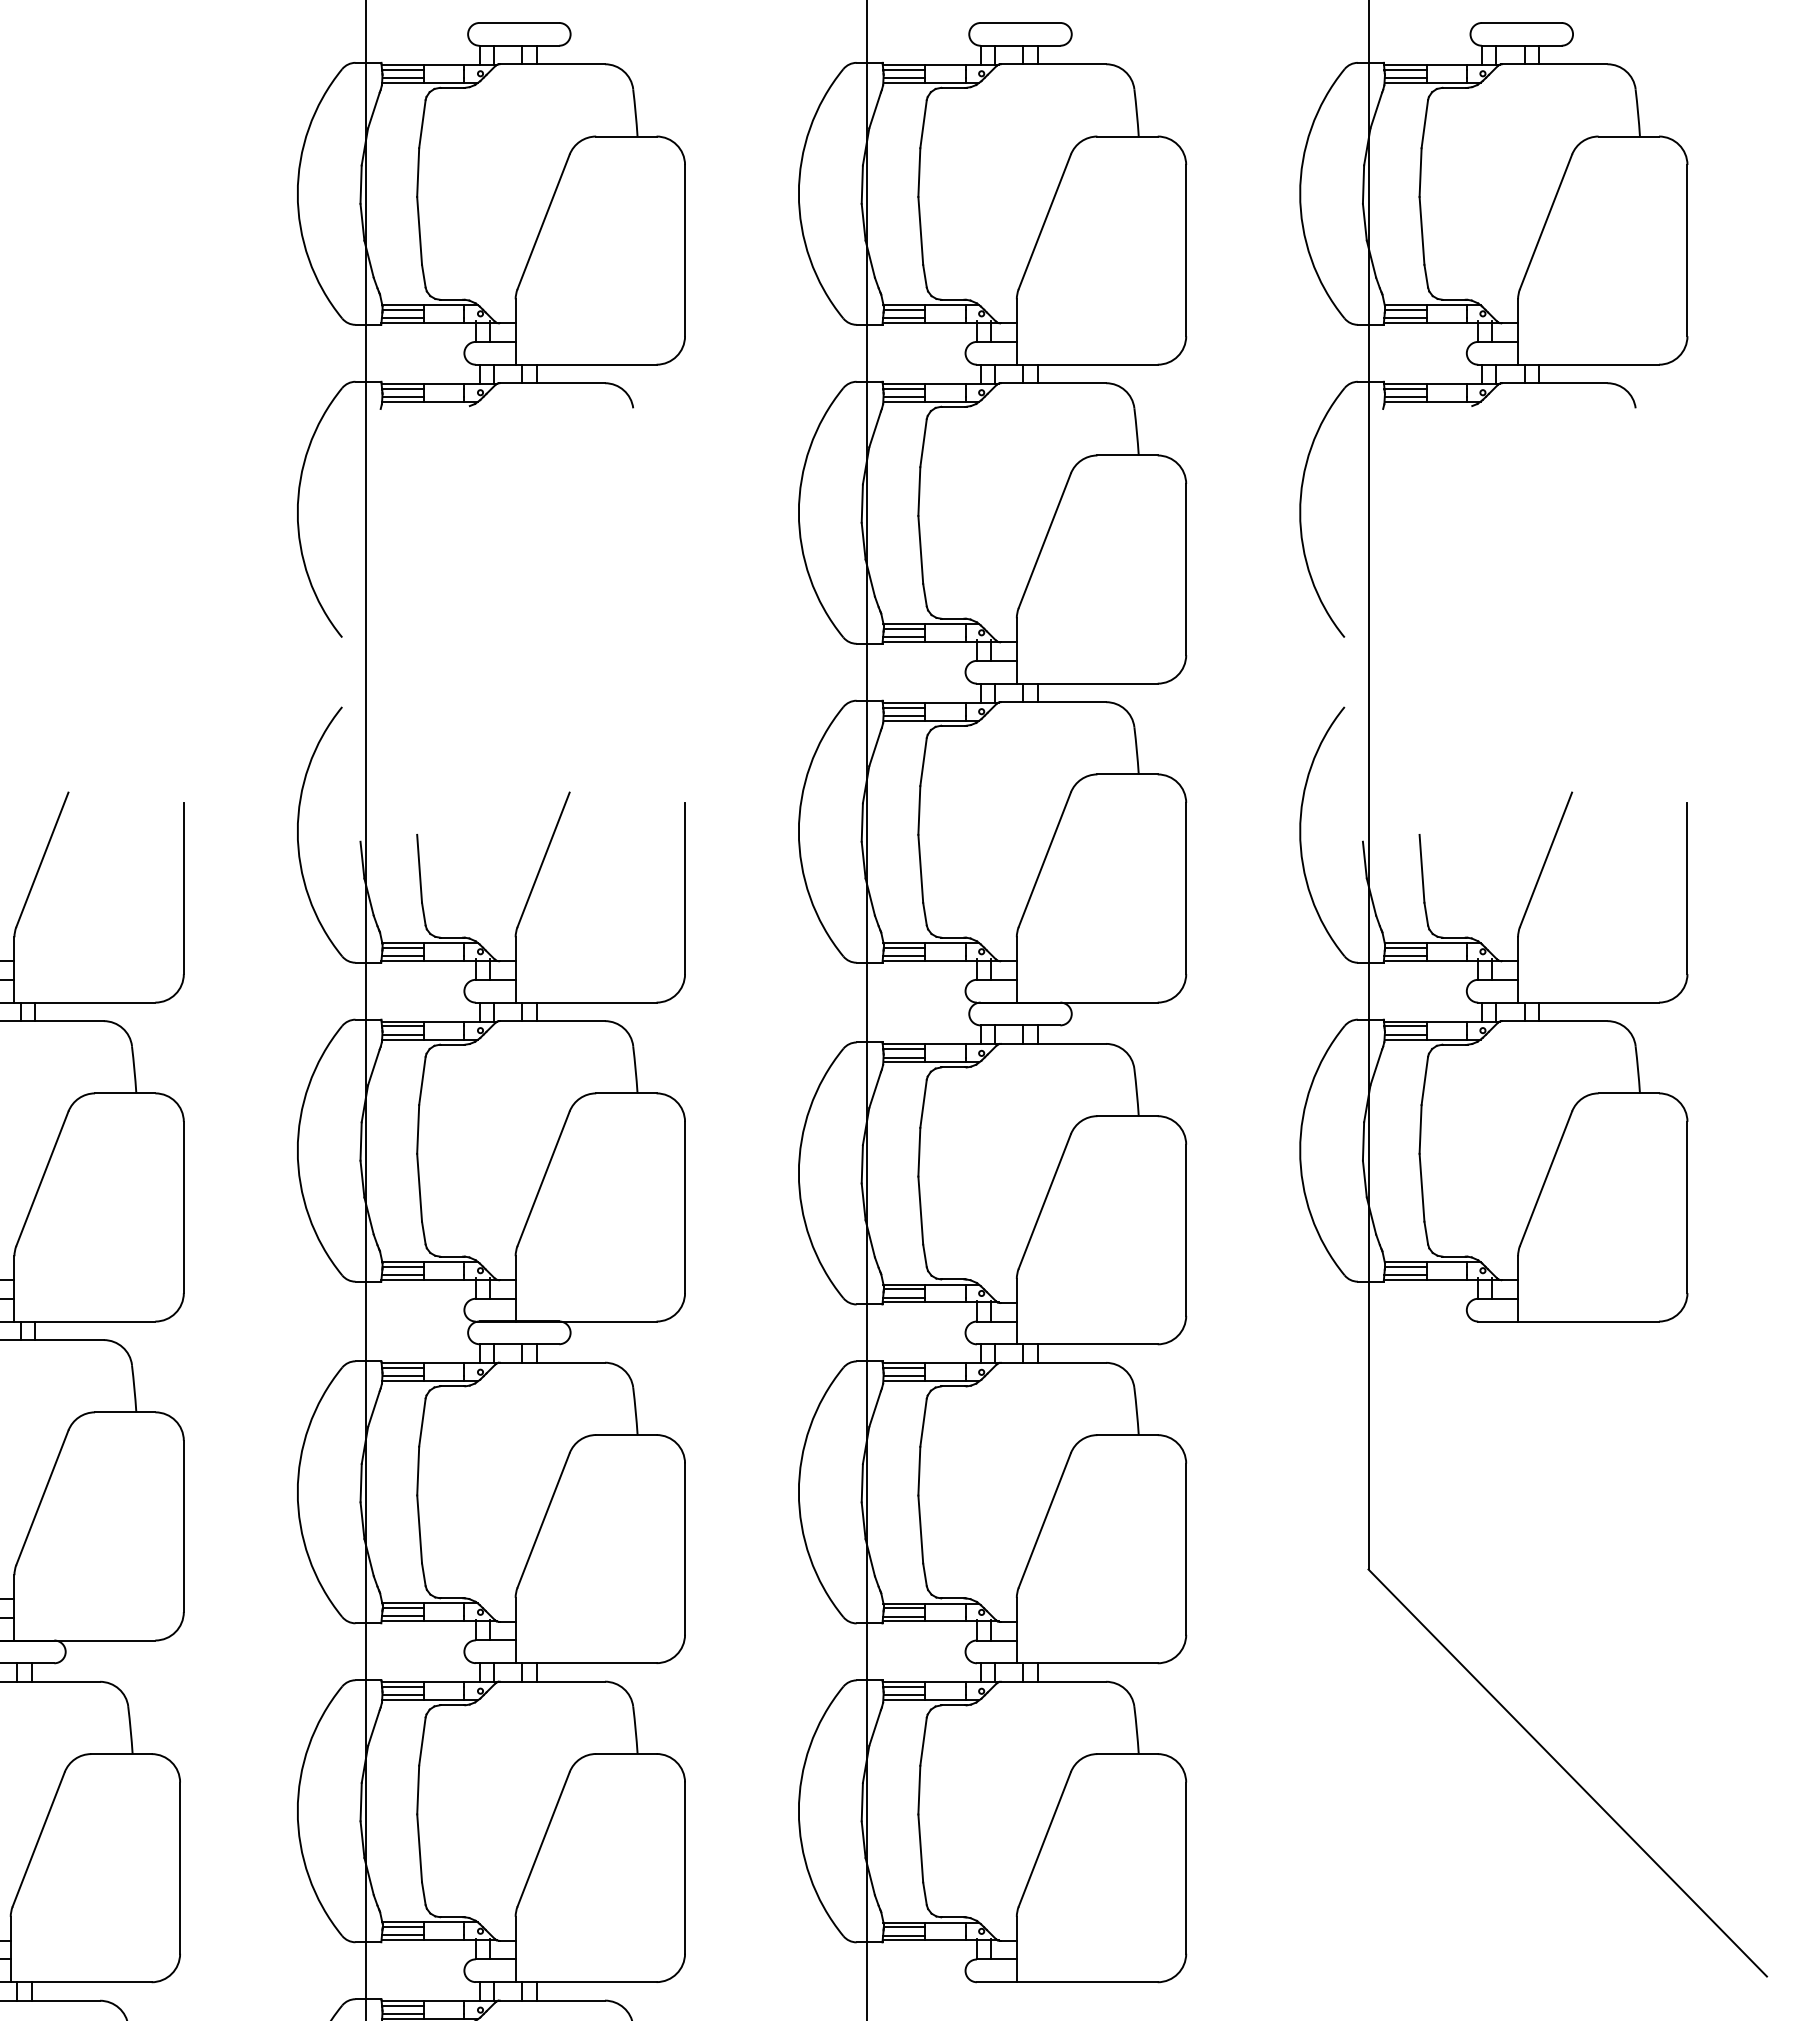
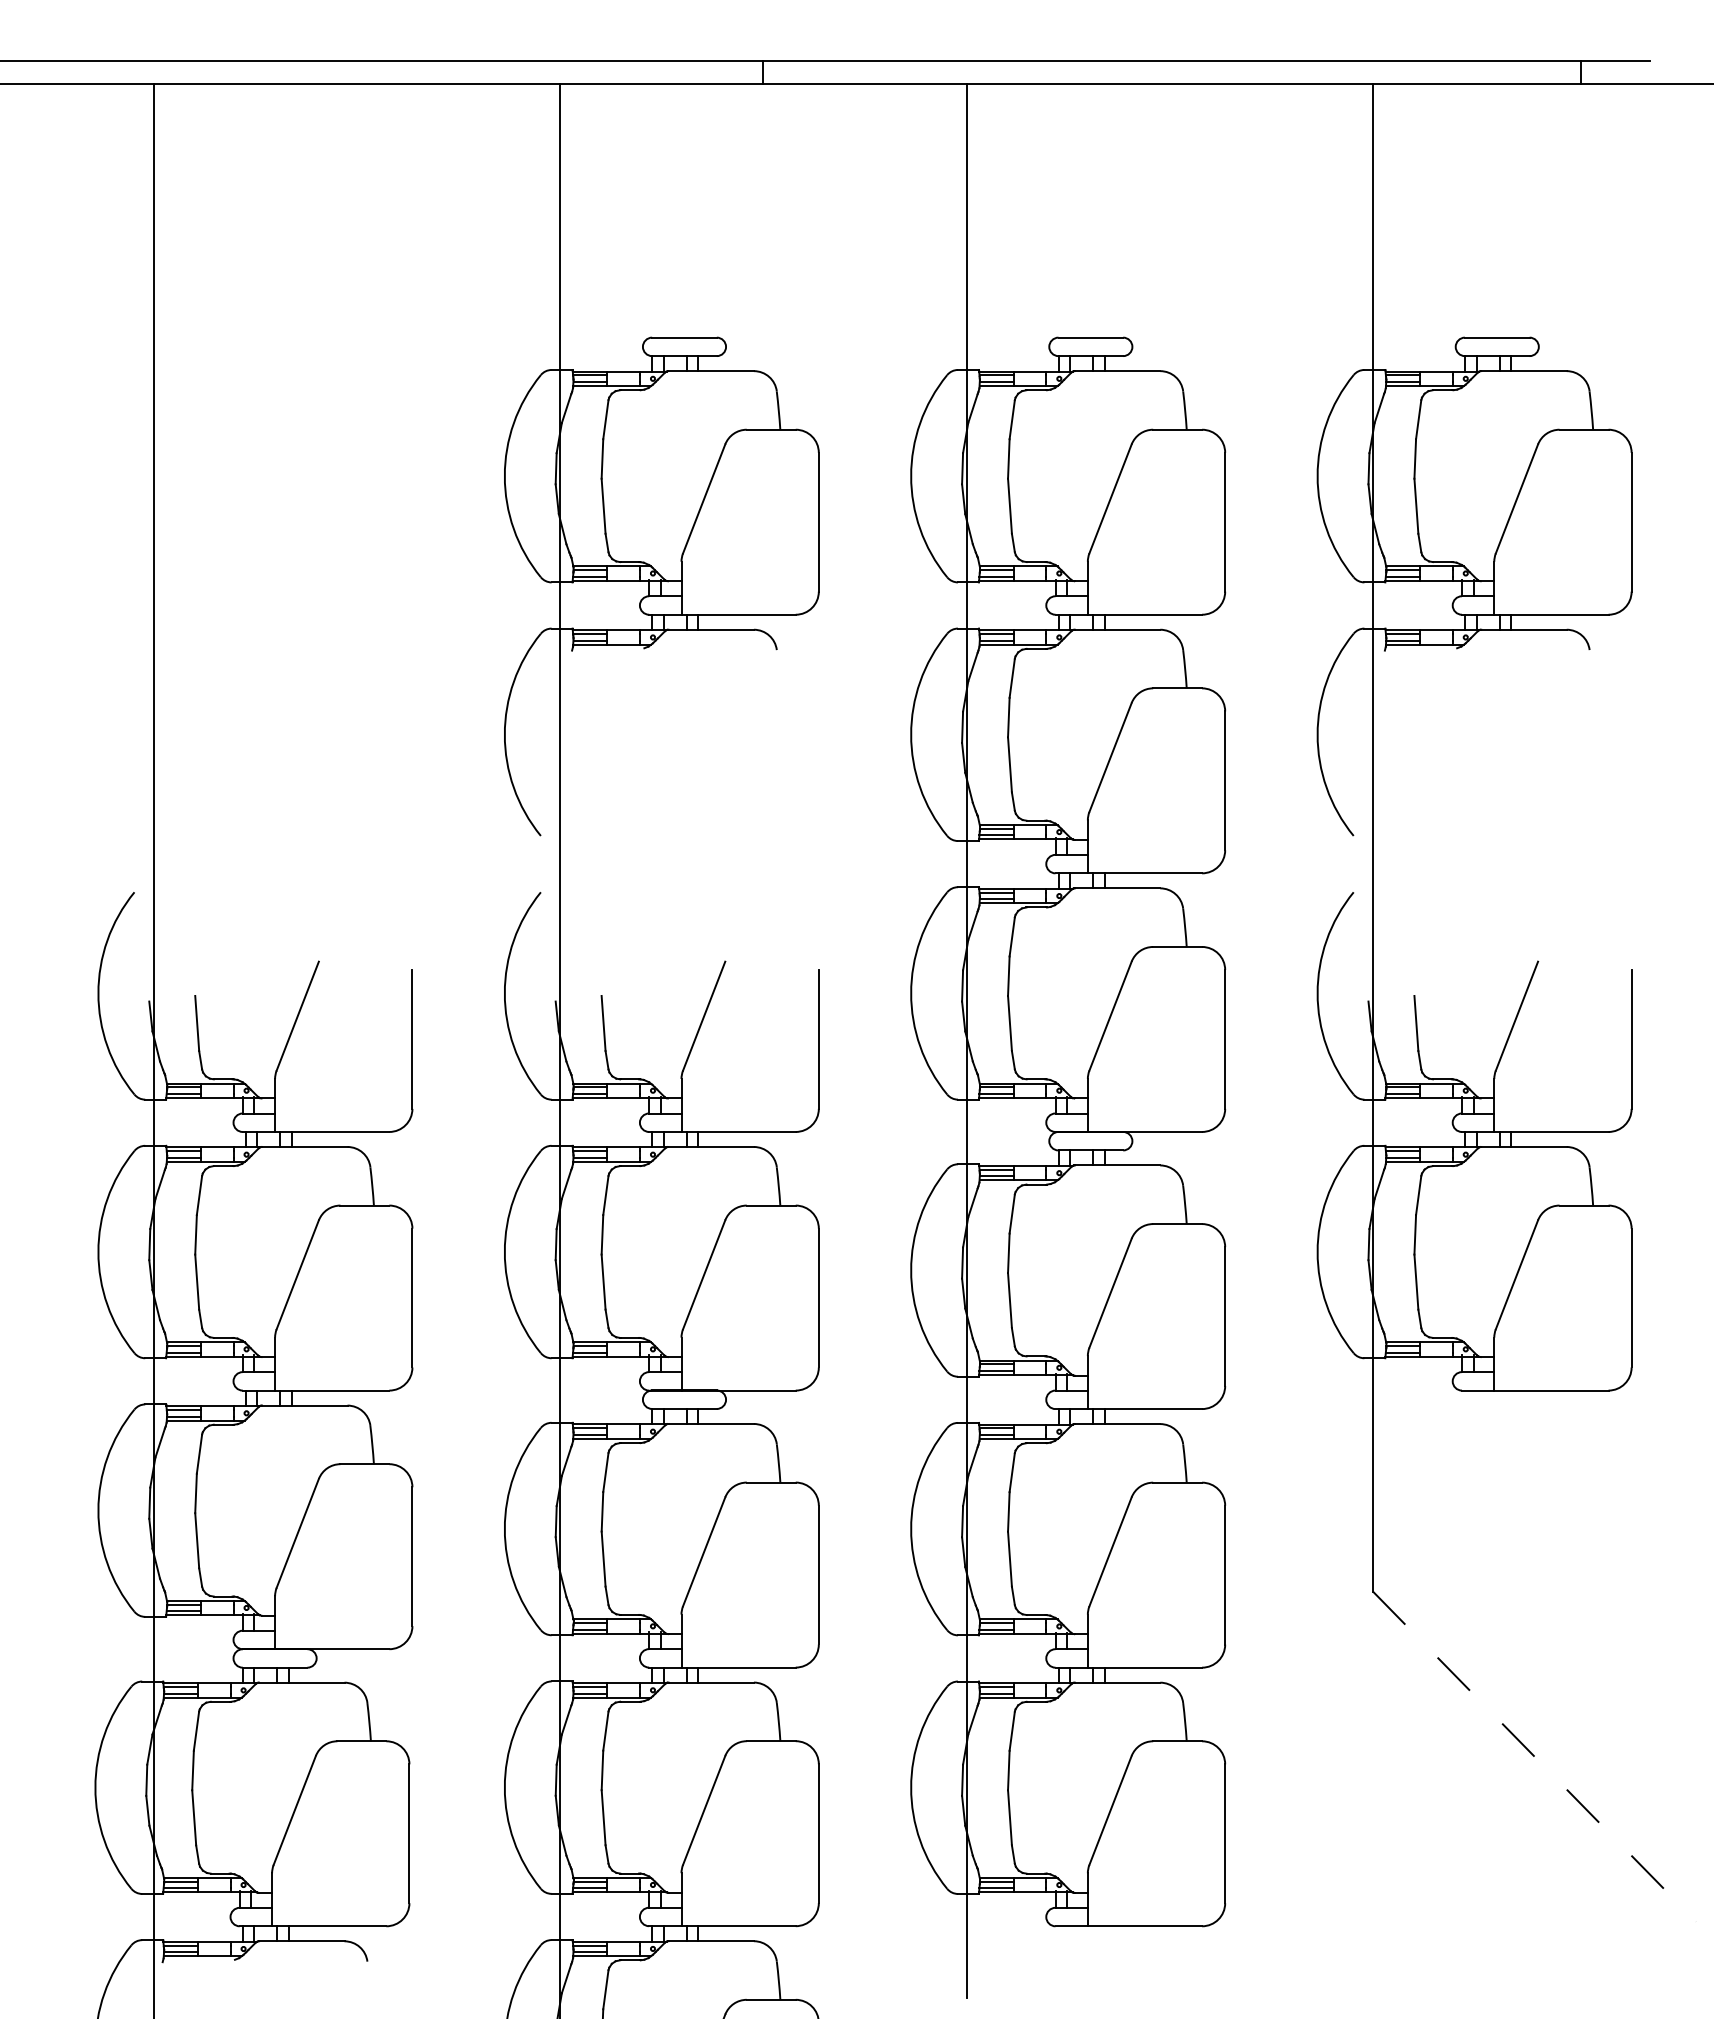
line: (1567, 1772) -> (1534, 1756), solid -> dashed

